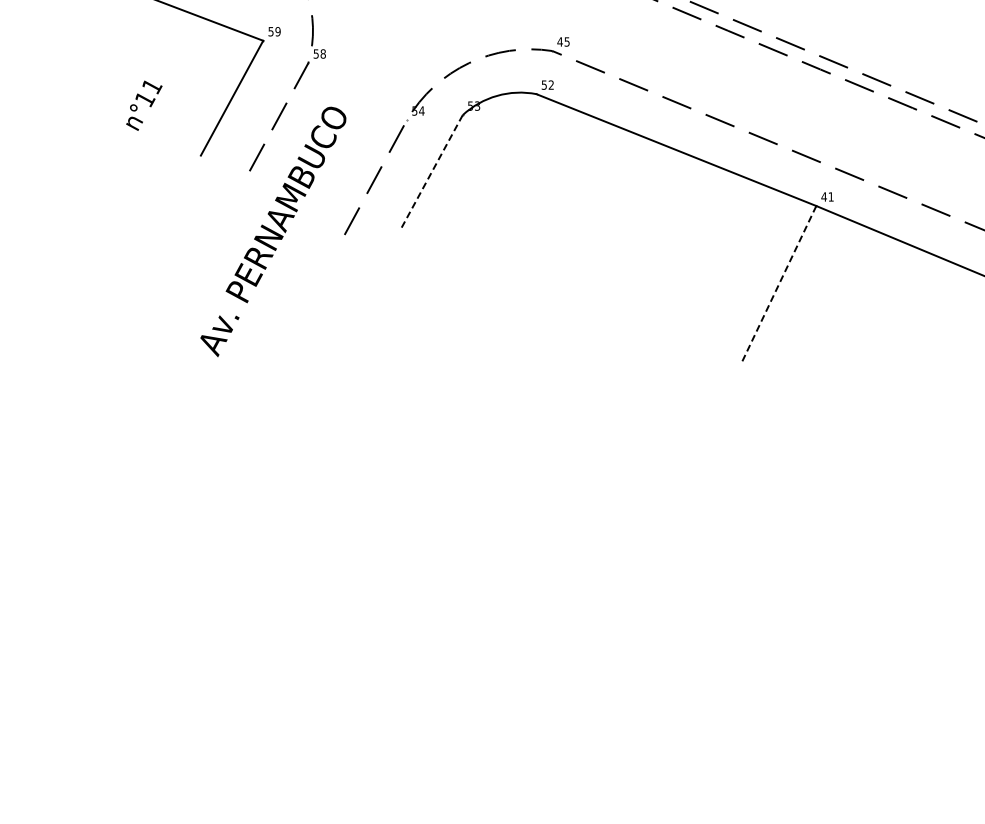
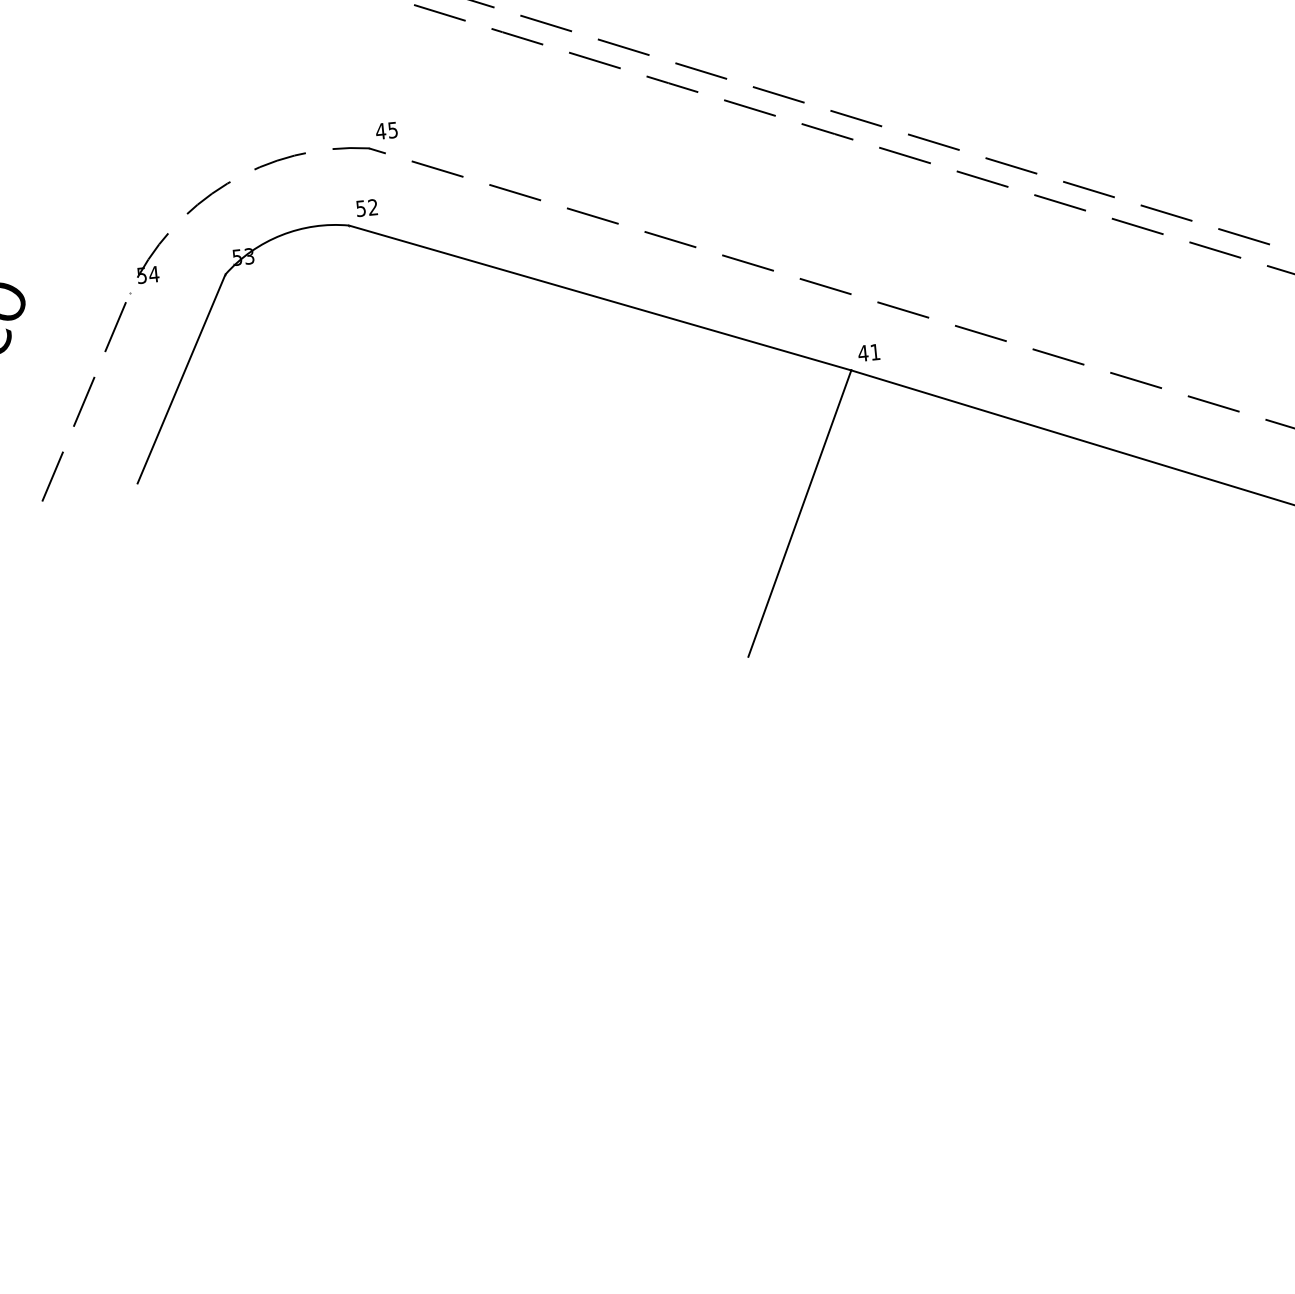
line: (431, 173) -> (181, 380), dashed -> solid
line: (778, 285) -> (799, 514), dashed -> solid

